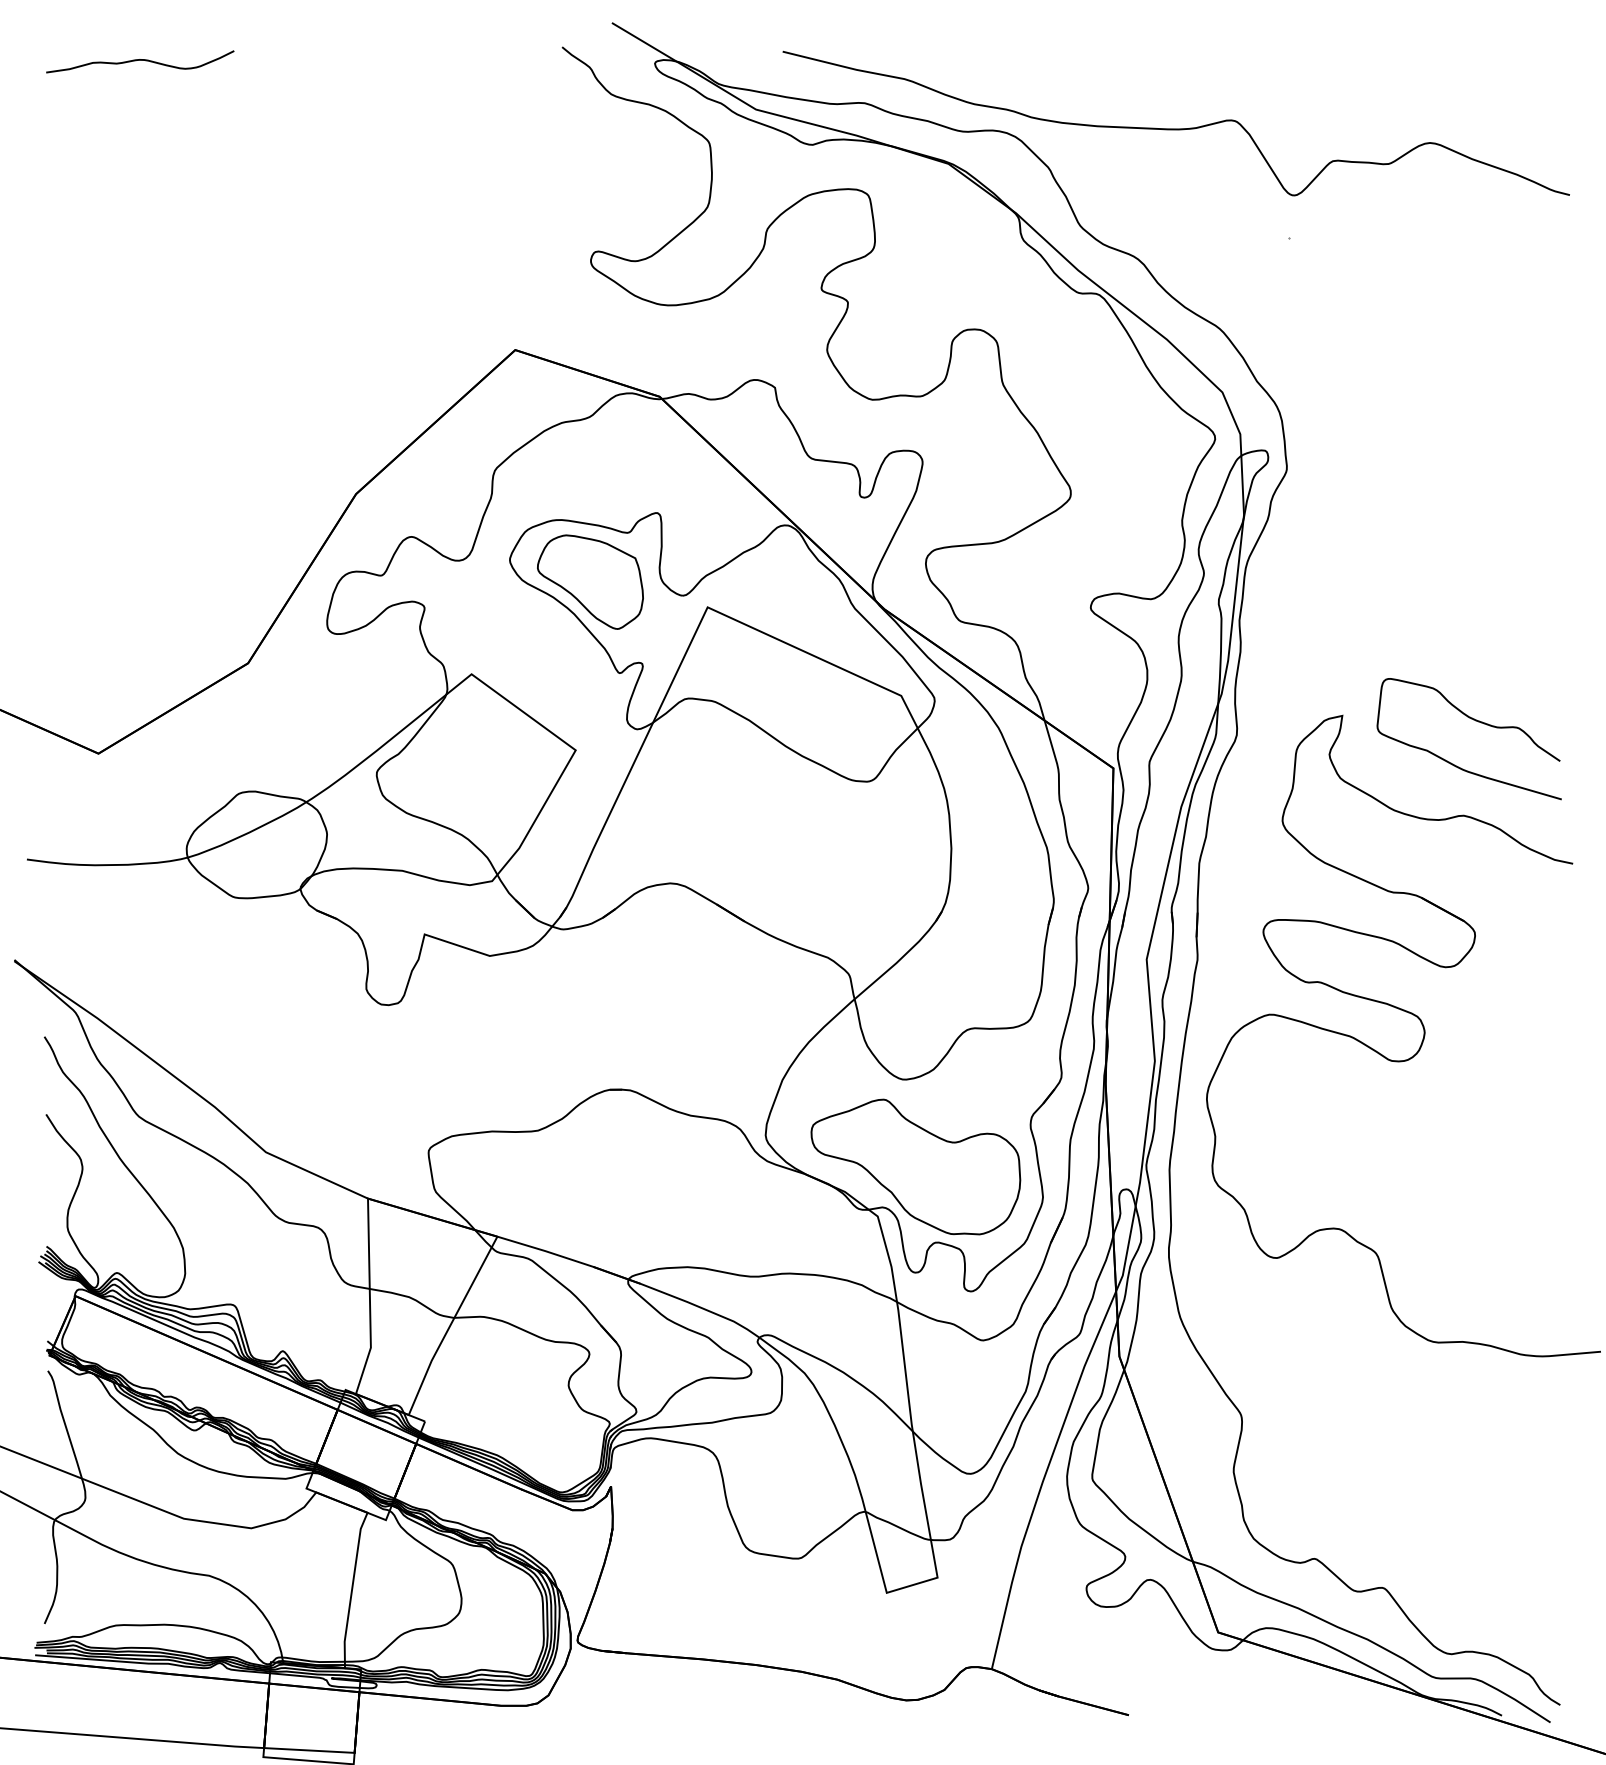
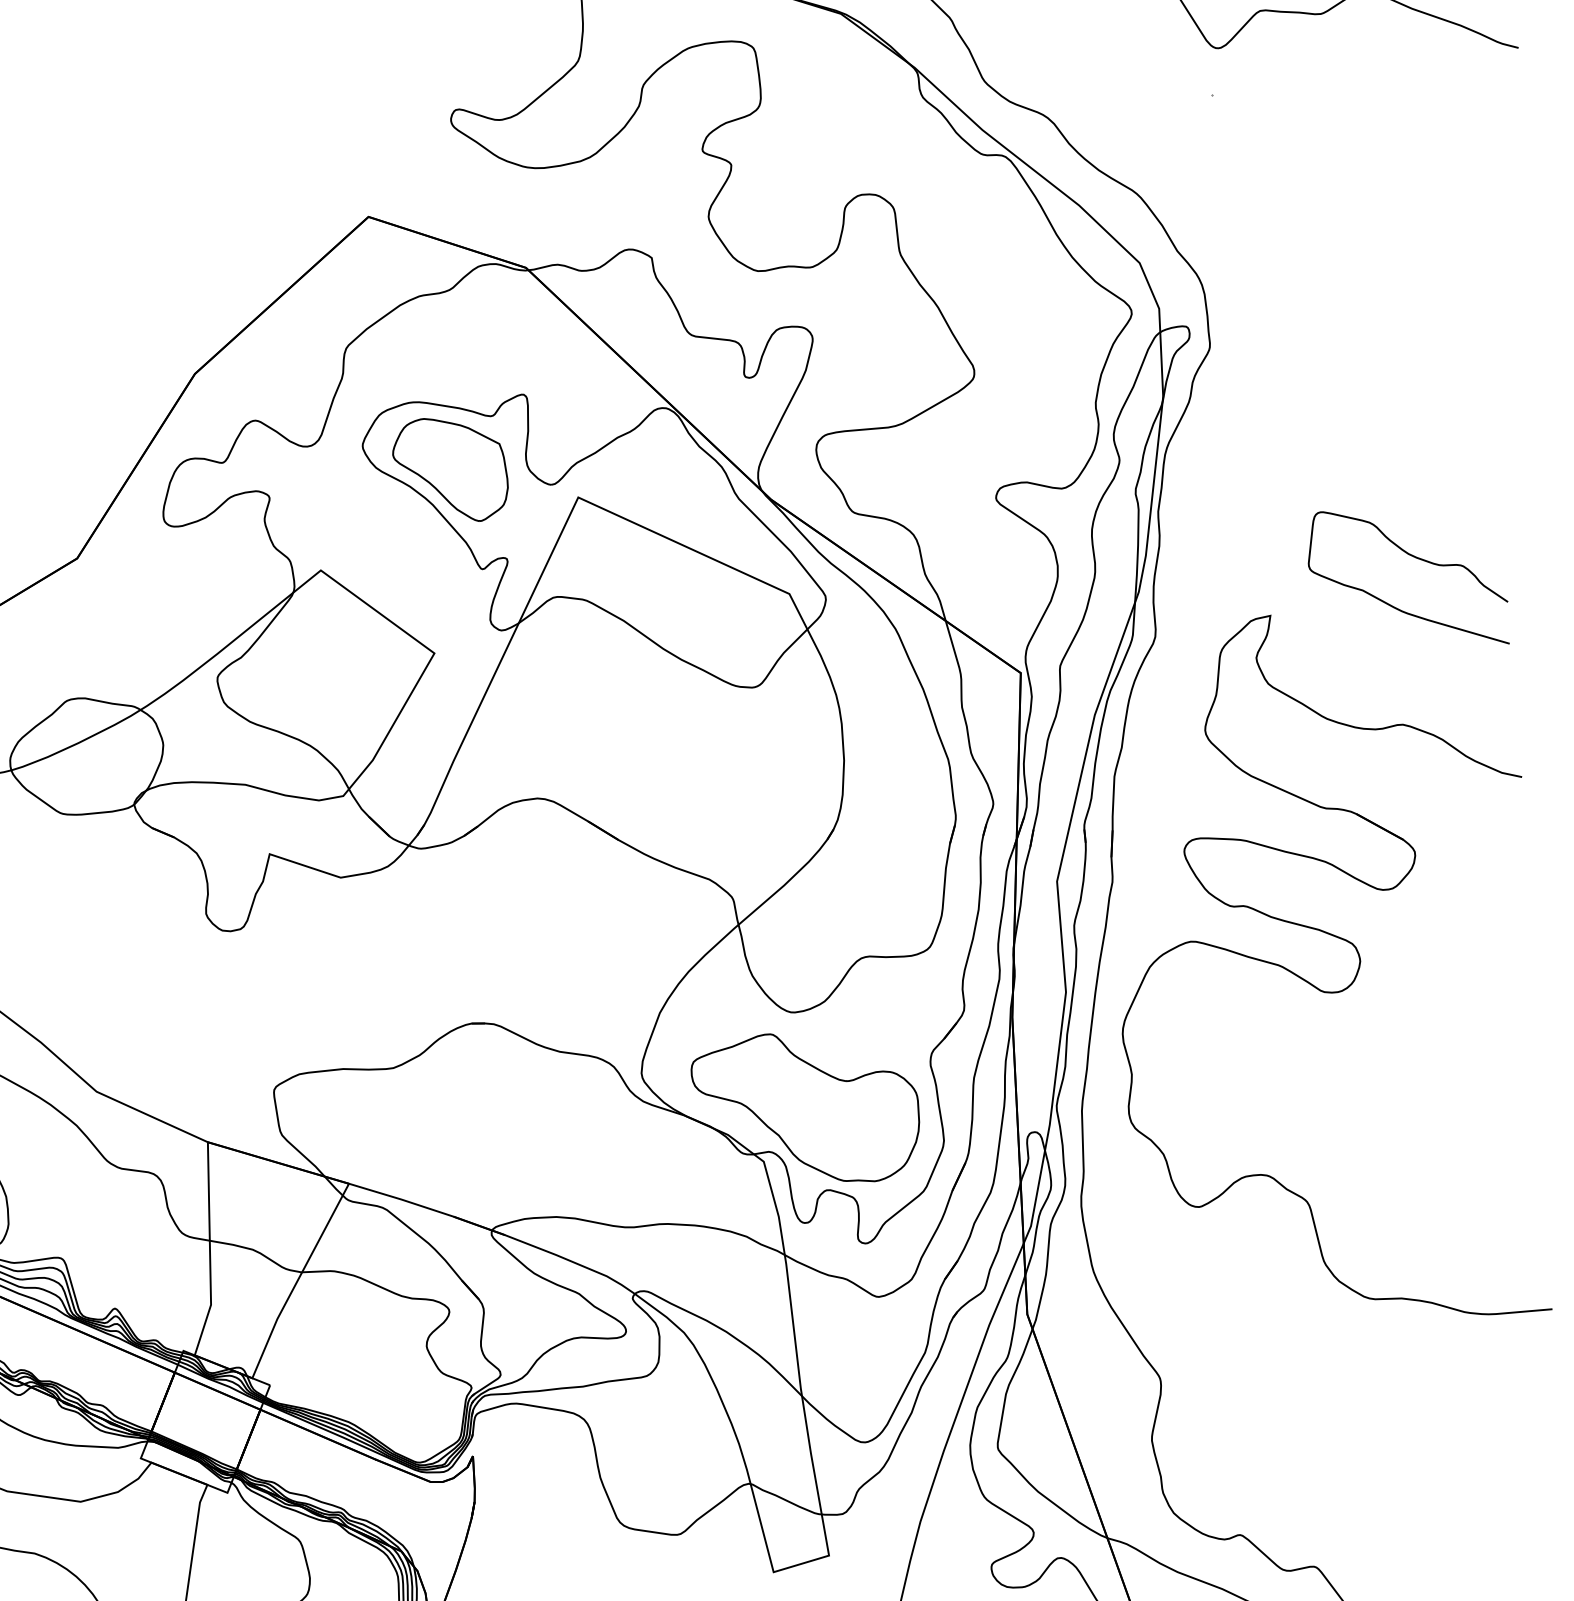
curve: (1475, 721) -> (1415, 558), moved

